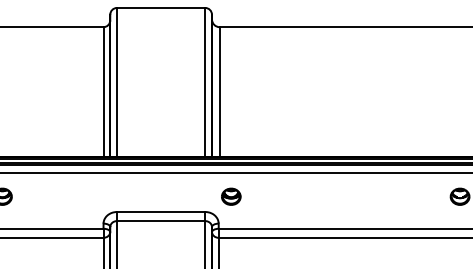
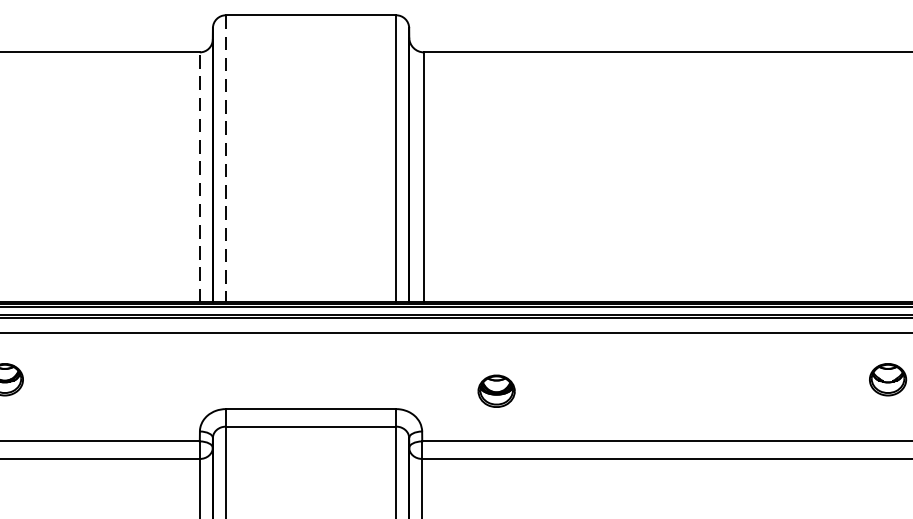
line: (117, 82) -> (226, 159), solid -> dashed
line: (103, 91) -> (199, 176), solid -> dashed
part: (231, 196) -> (497, 390), moved

